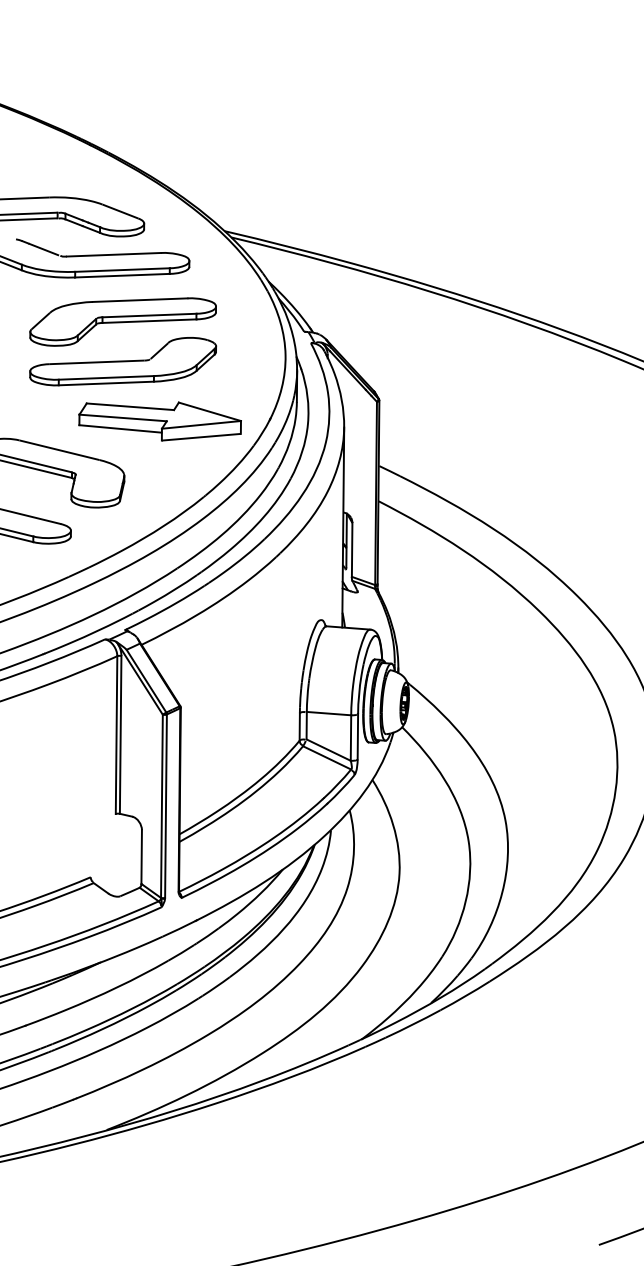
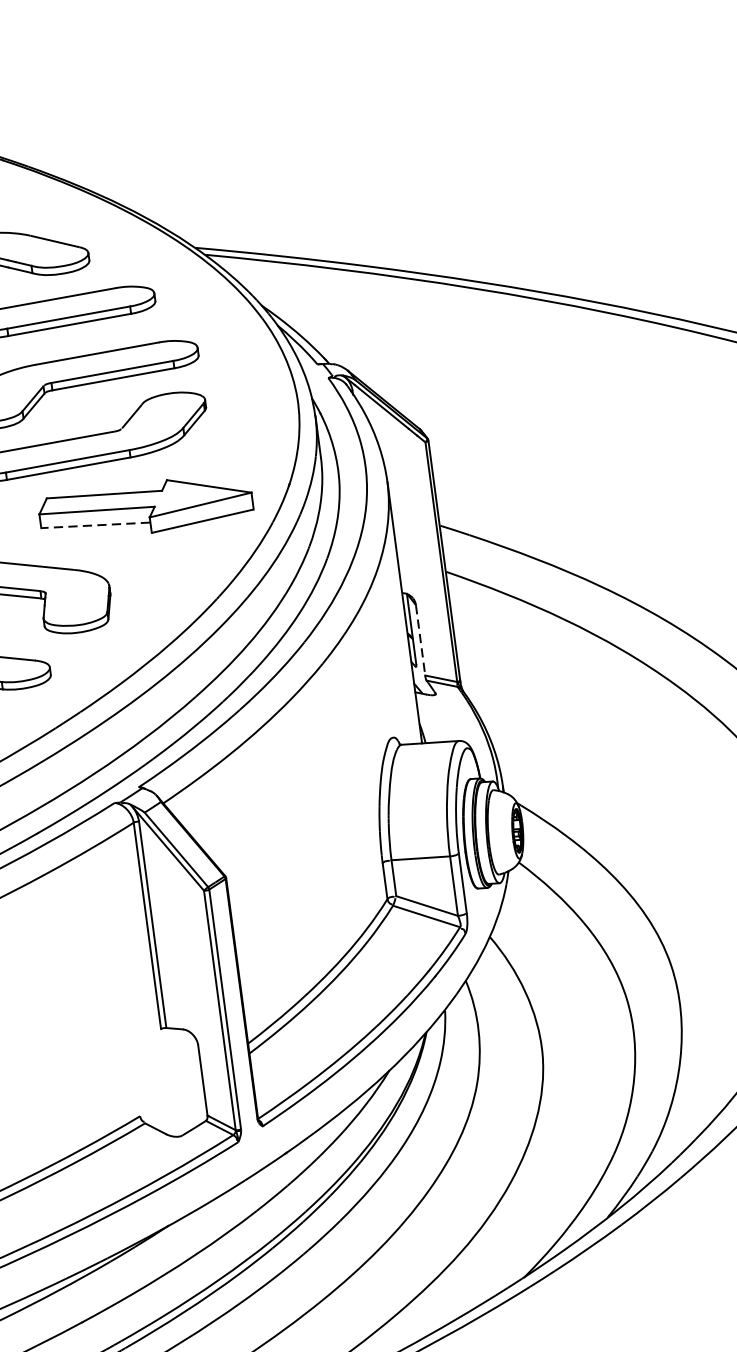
line: (120, 428) -> (95, 524), solid -> dashed
line: (352, 549) -> (420, 639), solid -> dashed

